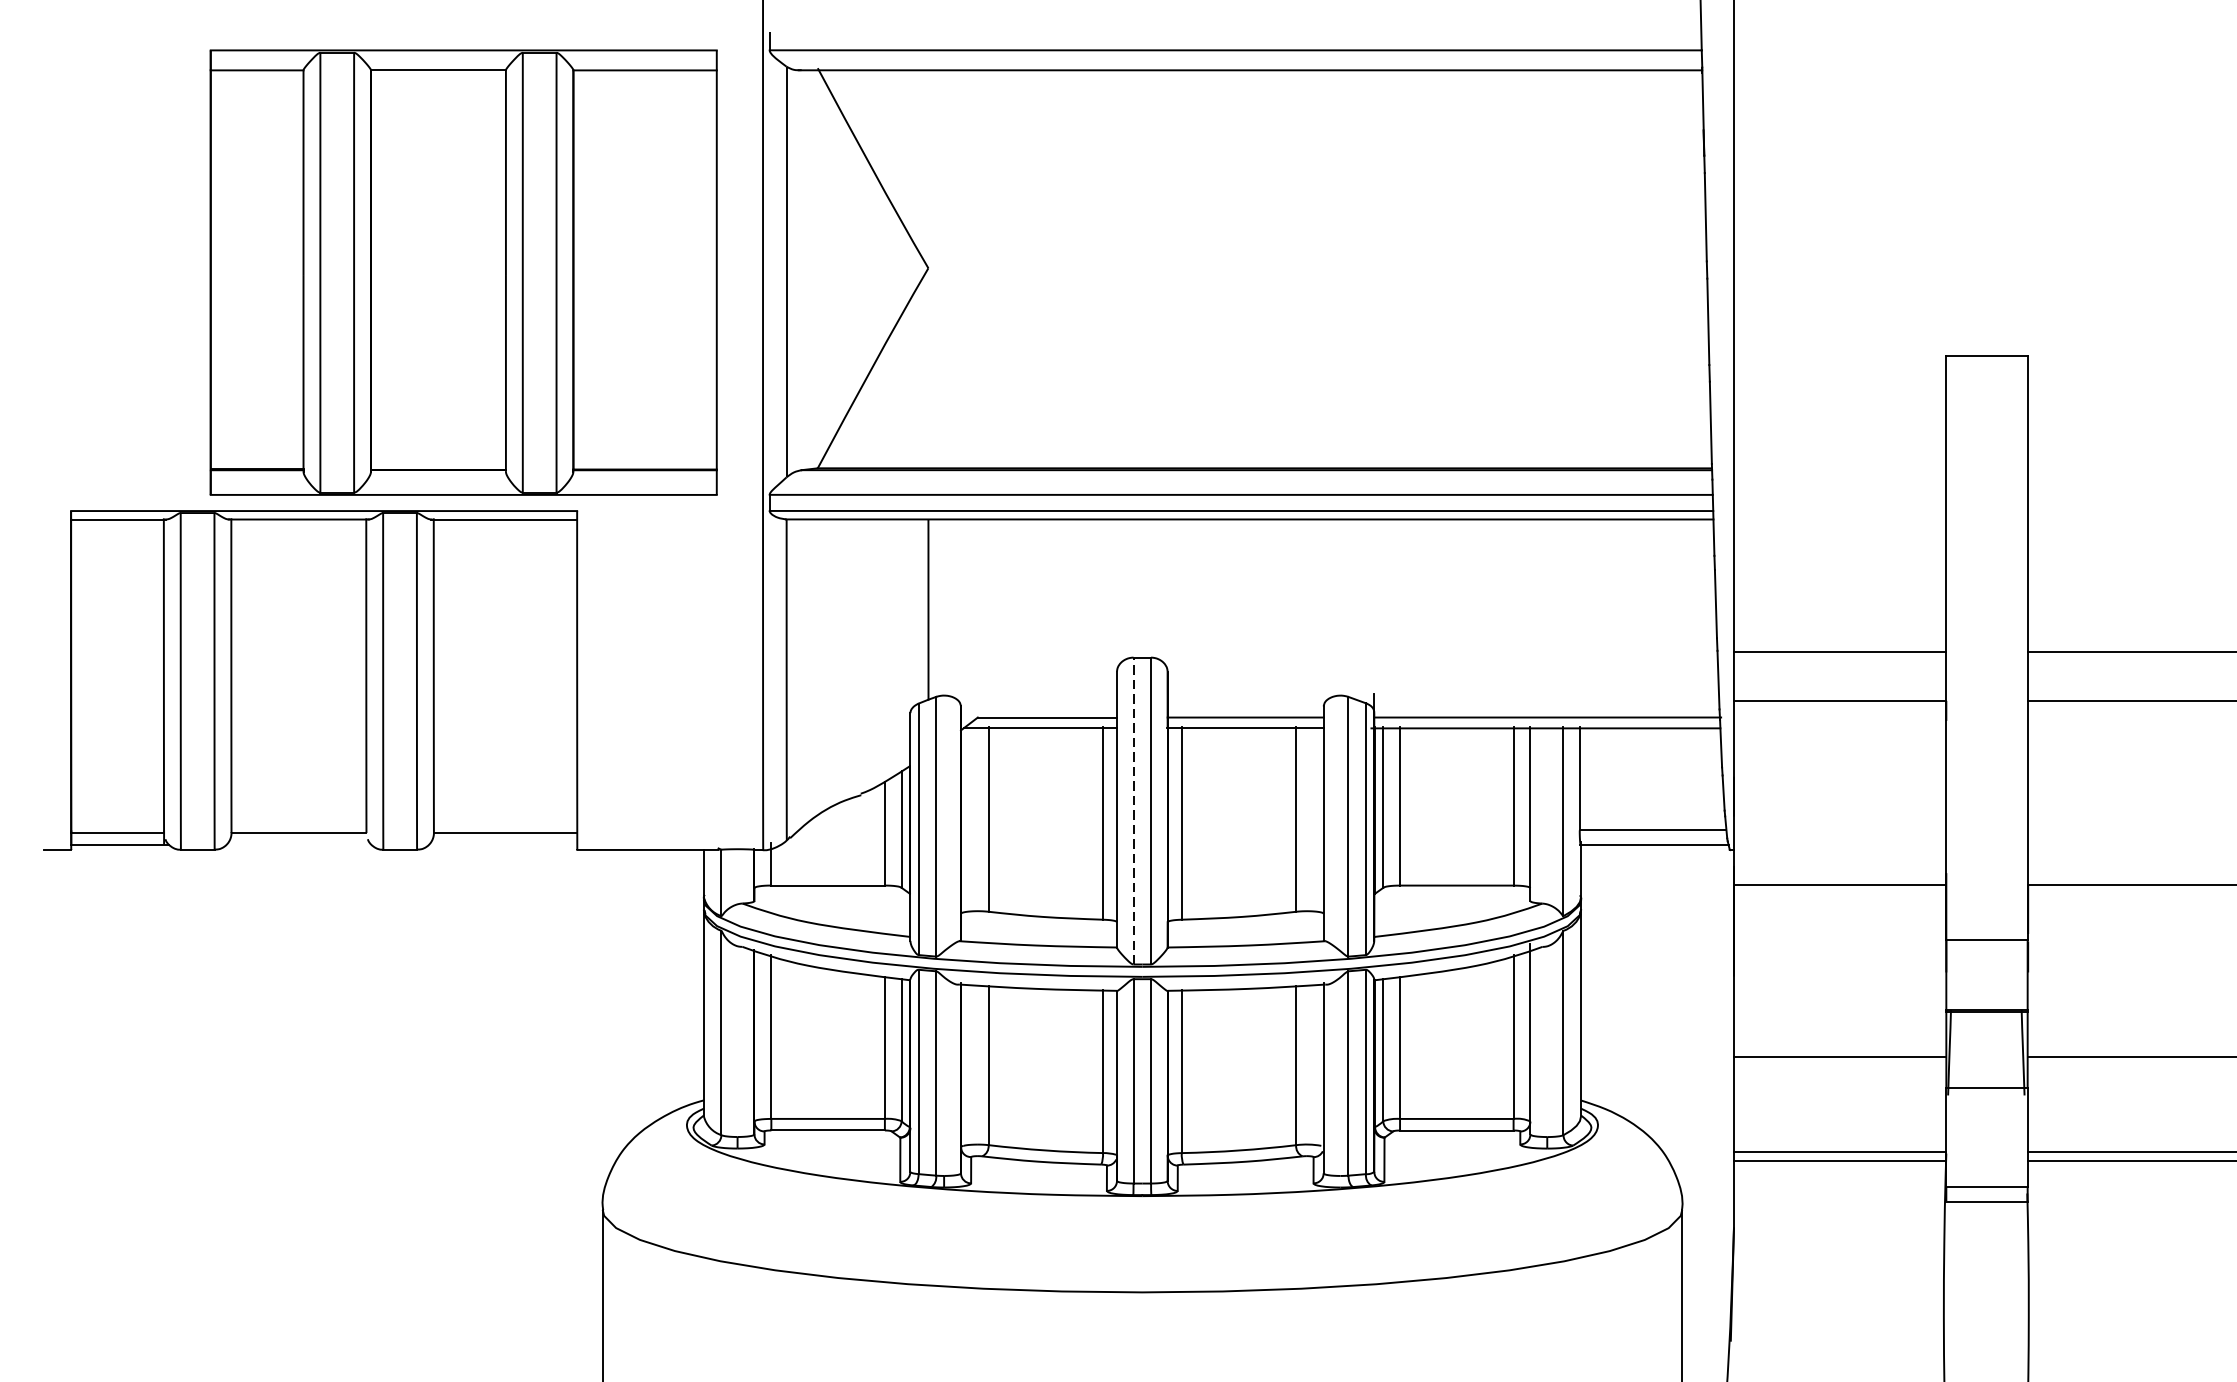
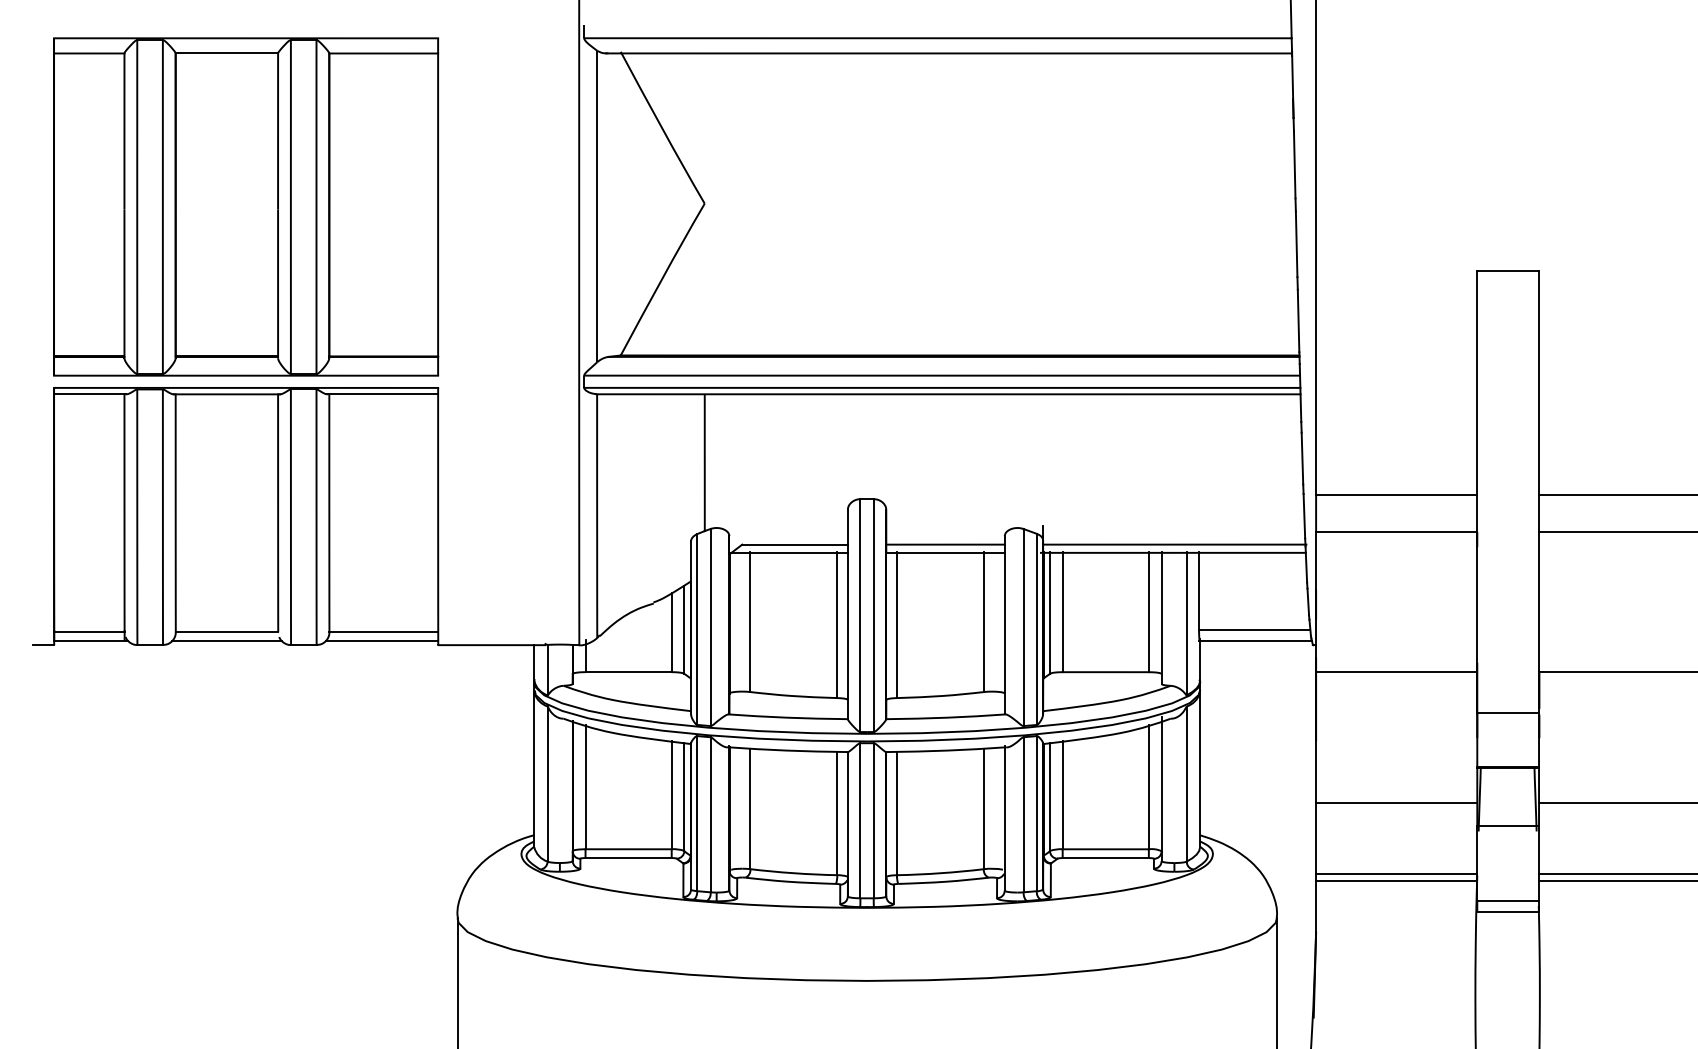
part: (464, 272) -> (246, 206), moved
line: (1133, 810) -> (860, 615), dashed -> solid
line: (298, 845) -> (226, 641), added
line: (502, 845) -> (381, 641), added

